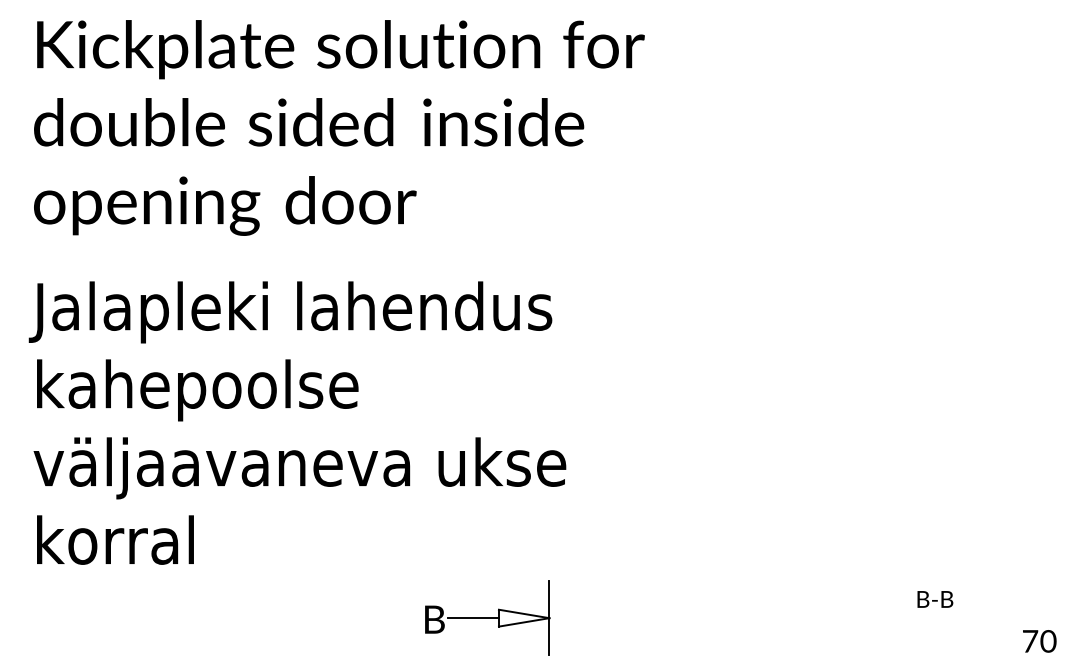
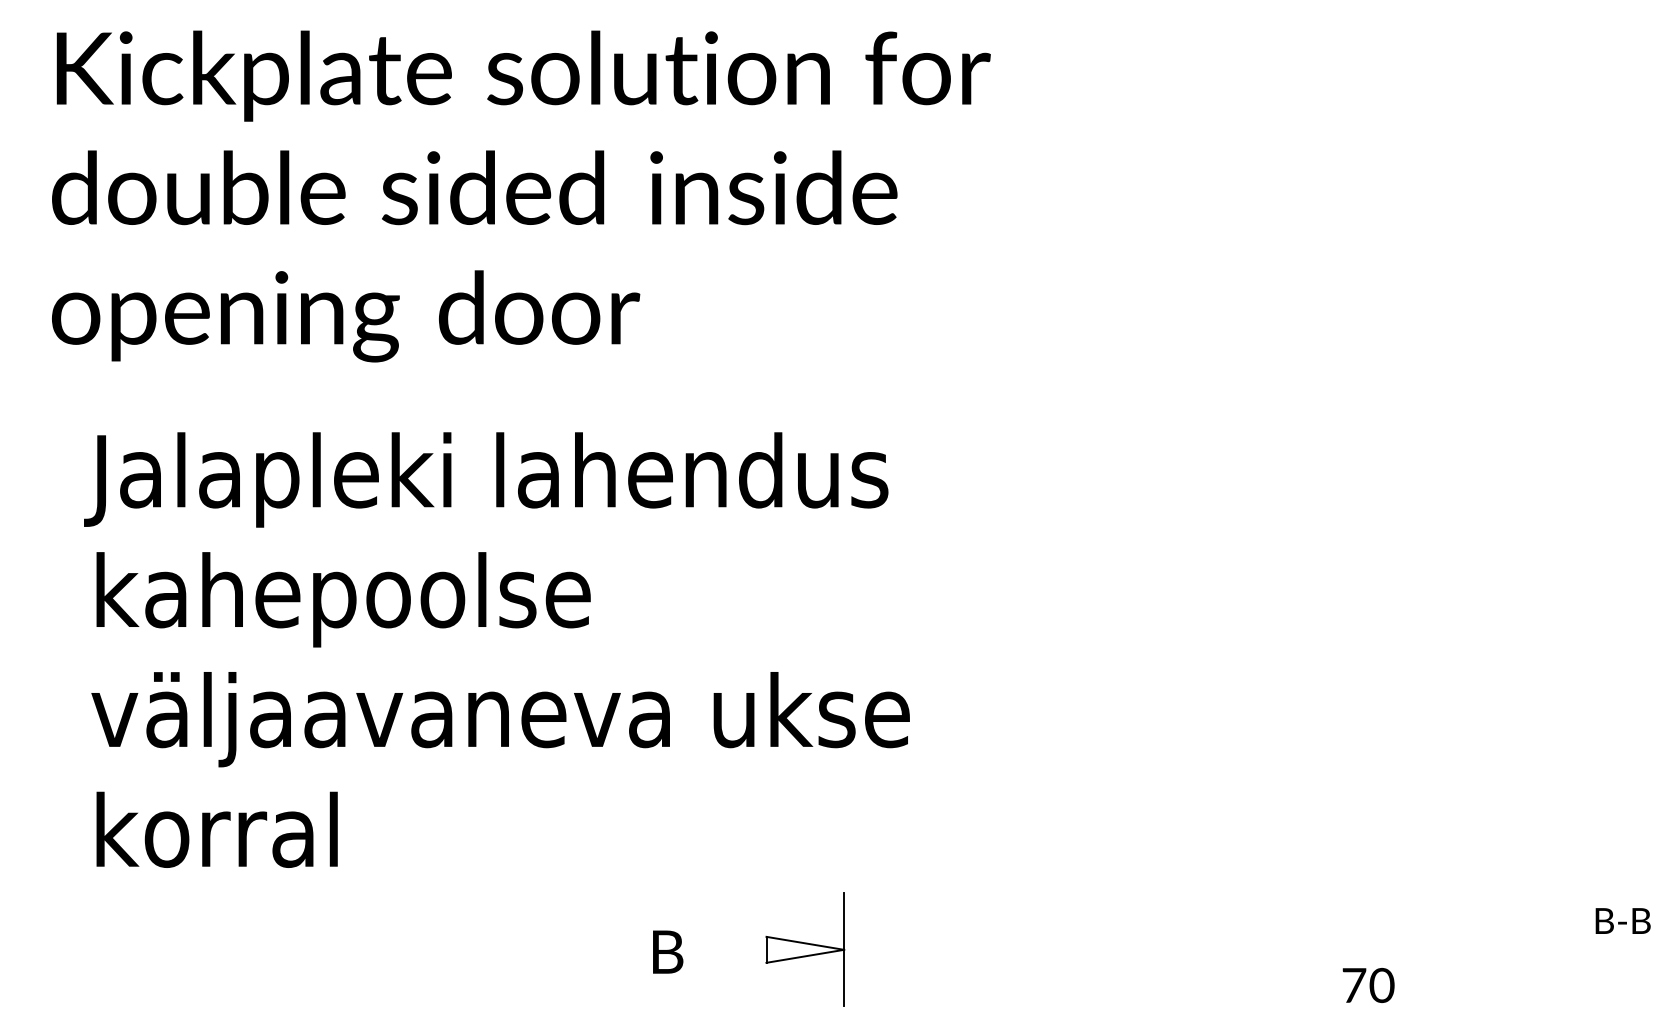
text: (297, 422) -> (496, 649), moved
text: (935, 599) -> (1623, 921), moved
line: (473, 618) -> (727, 950), removed
text: (1039, 641) -> (1368, 985), moved

